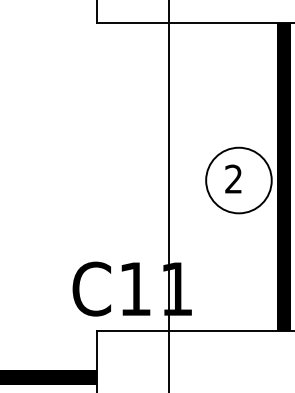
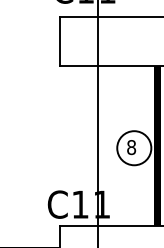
text: (233, 179) -> (131, 147), 2 -> 8

